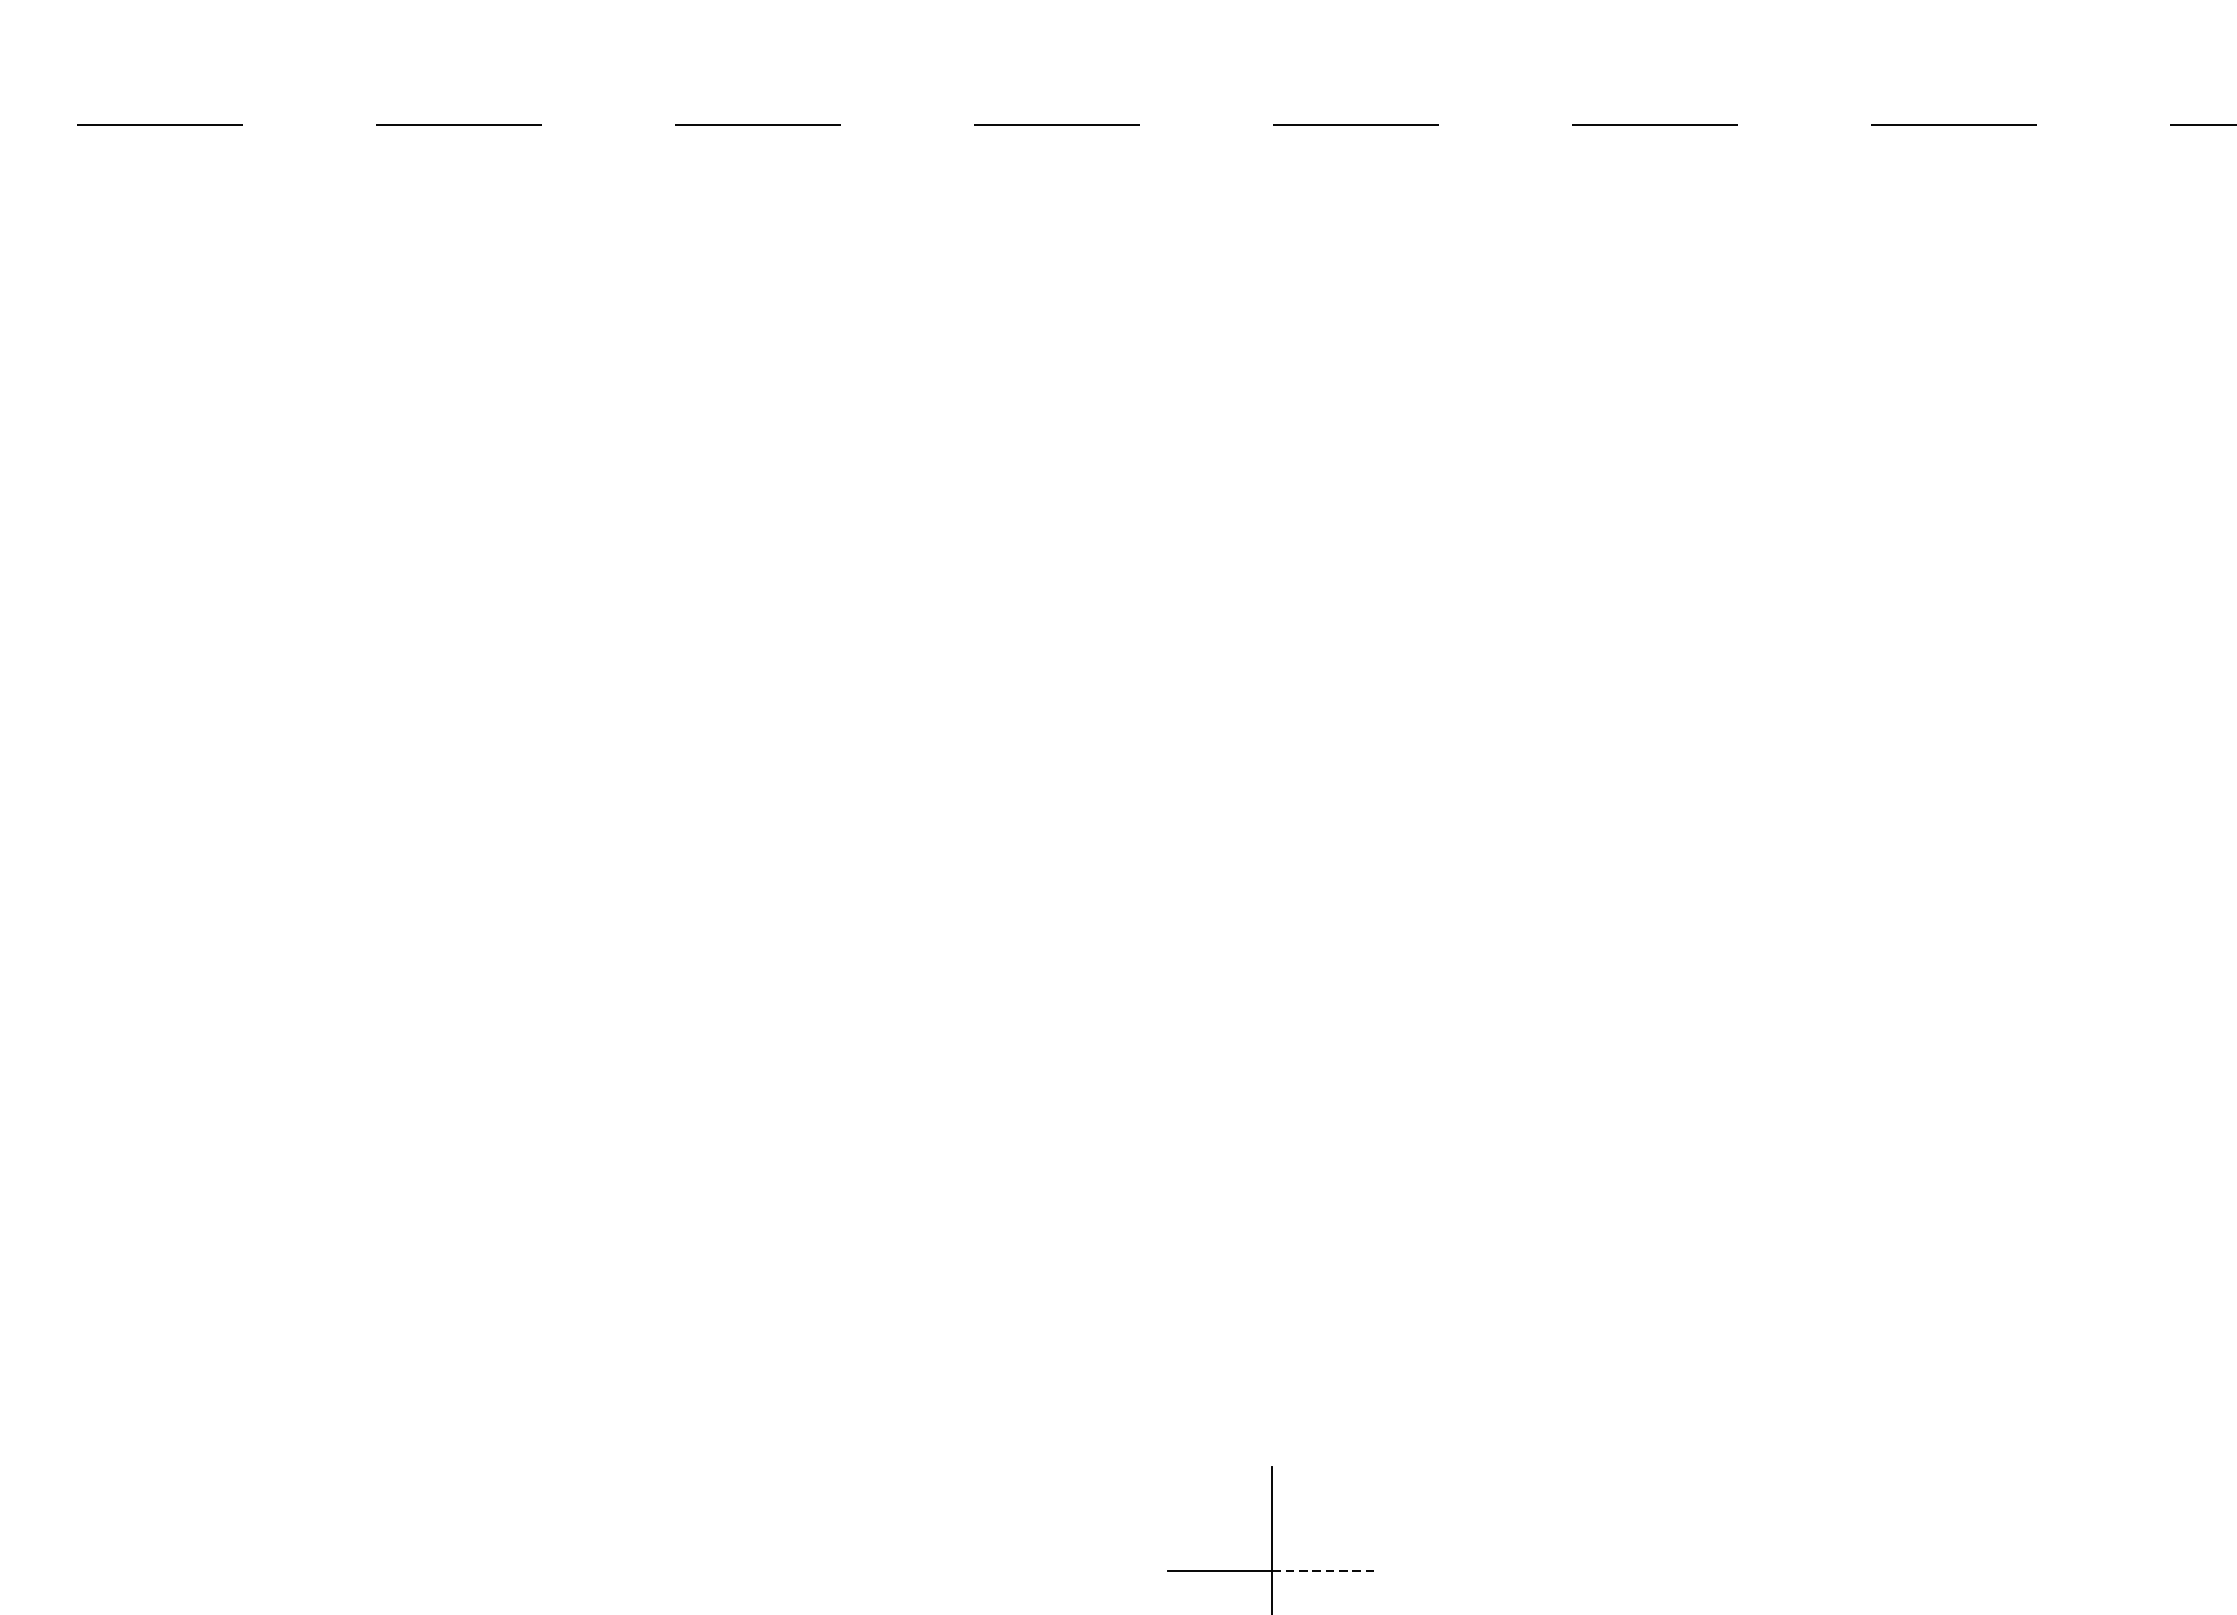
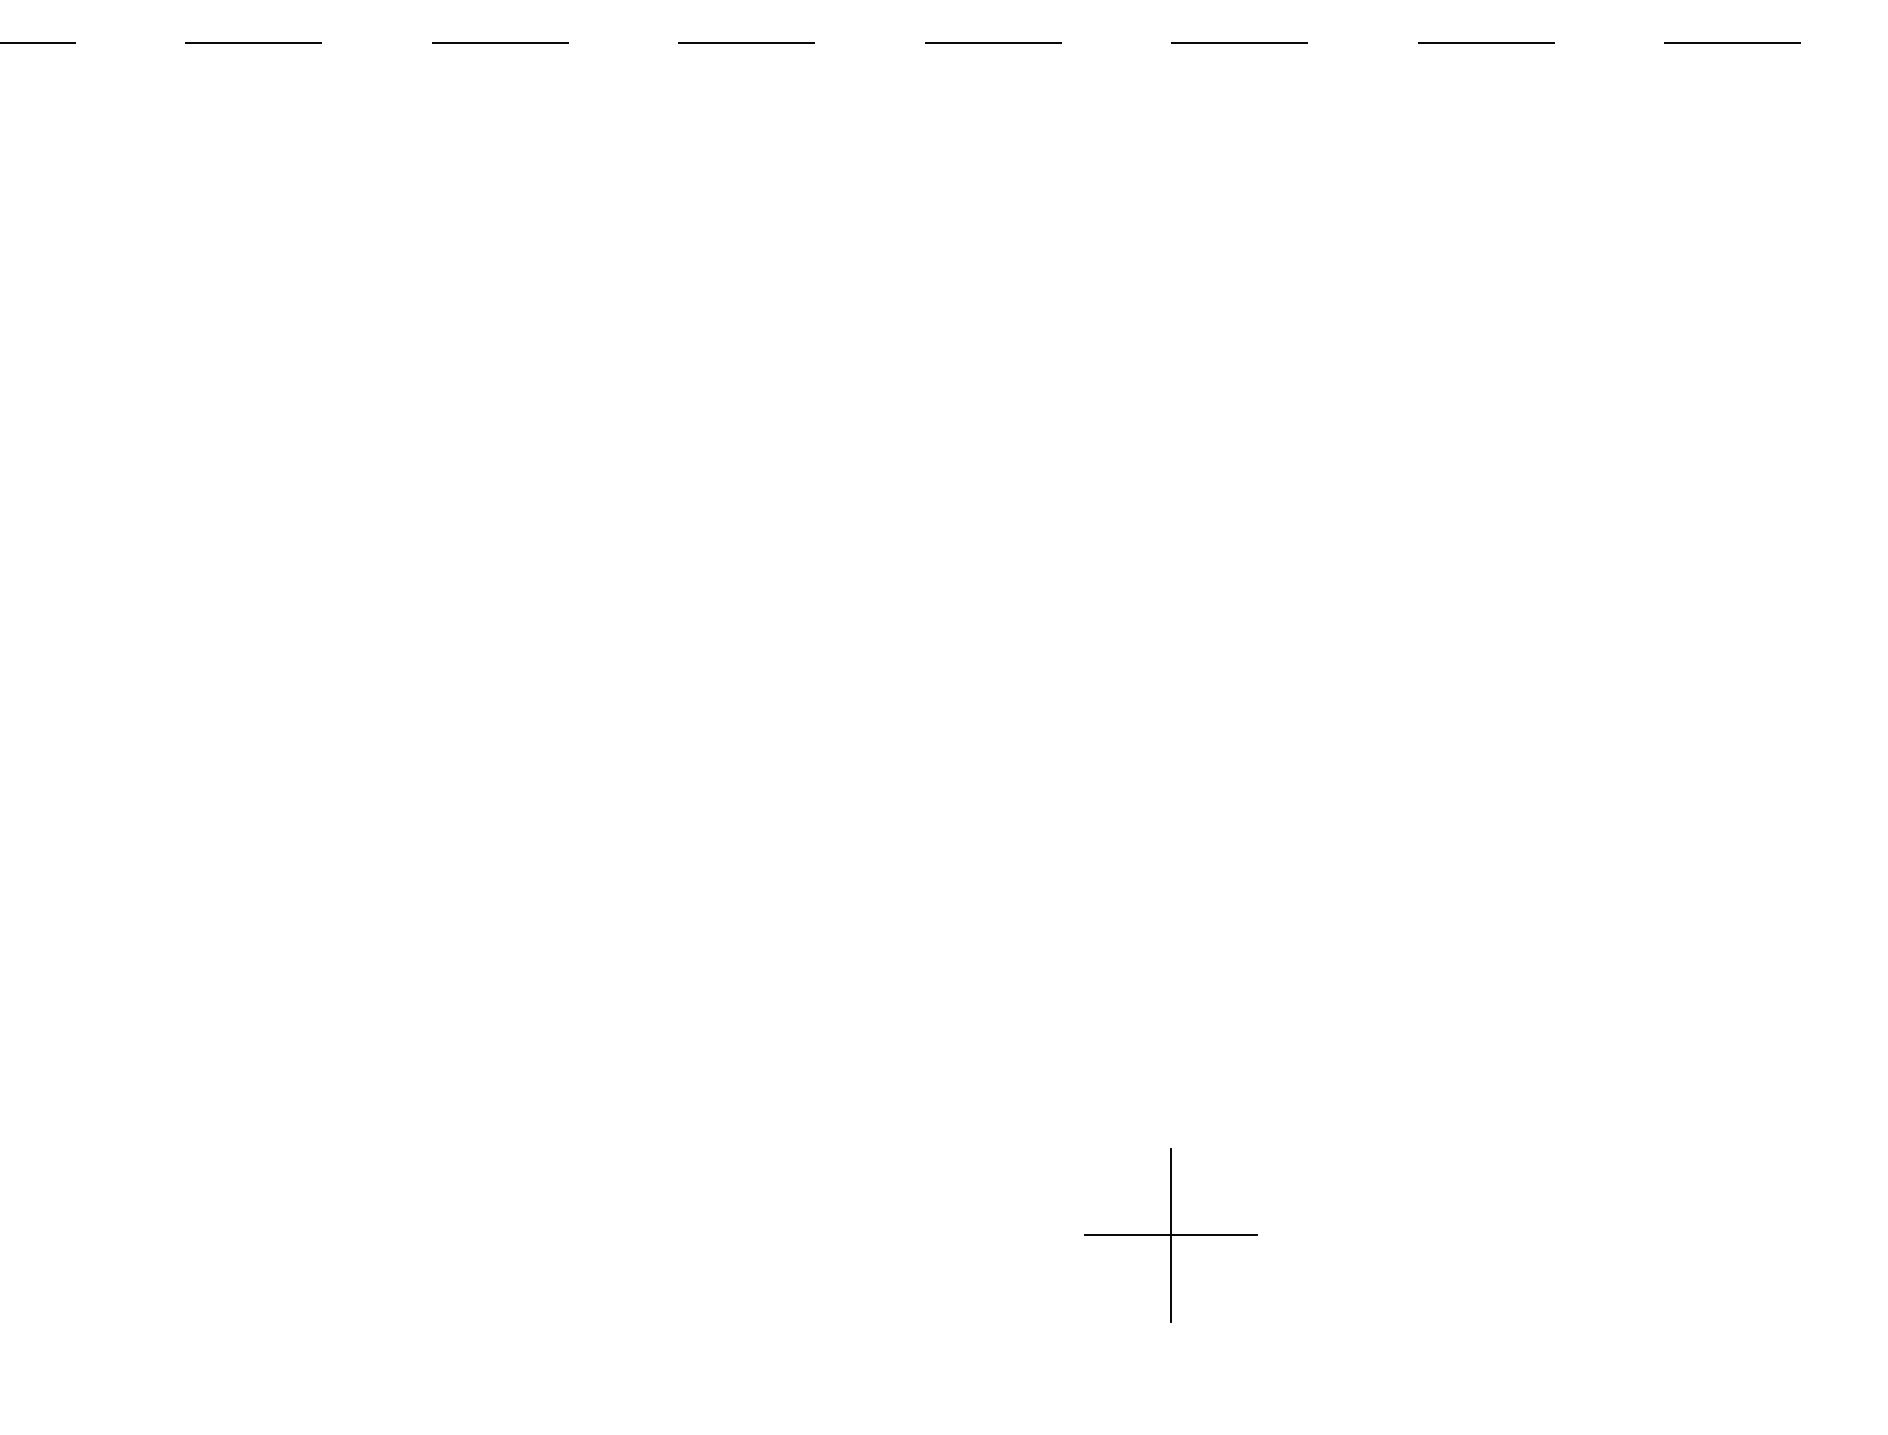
line: (1325, 1571) -> (1214, 1235), dashed -> solid

